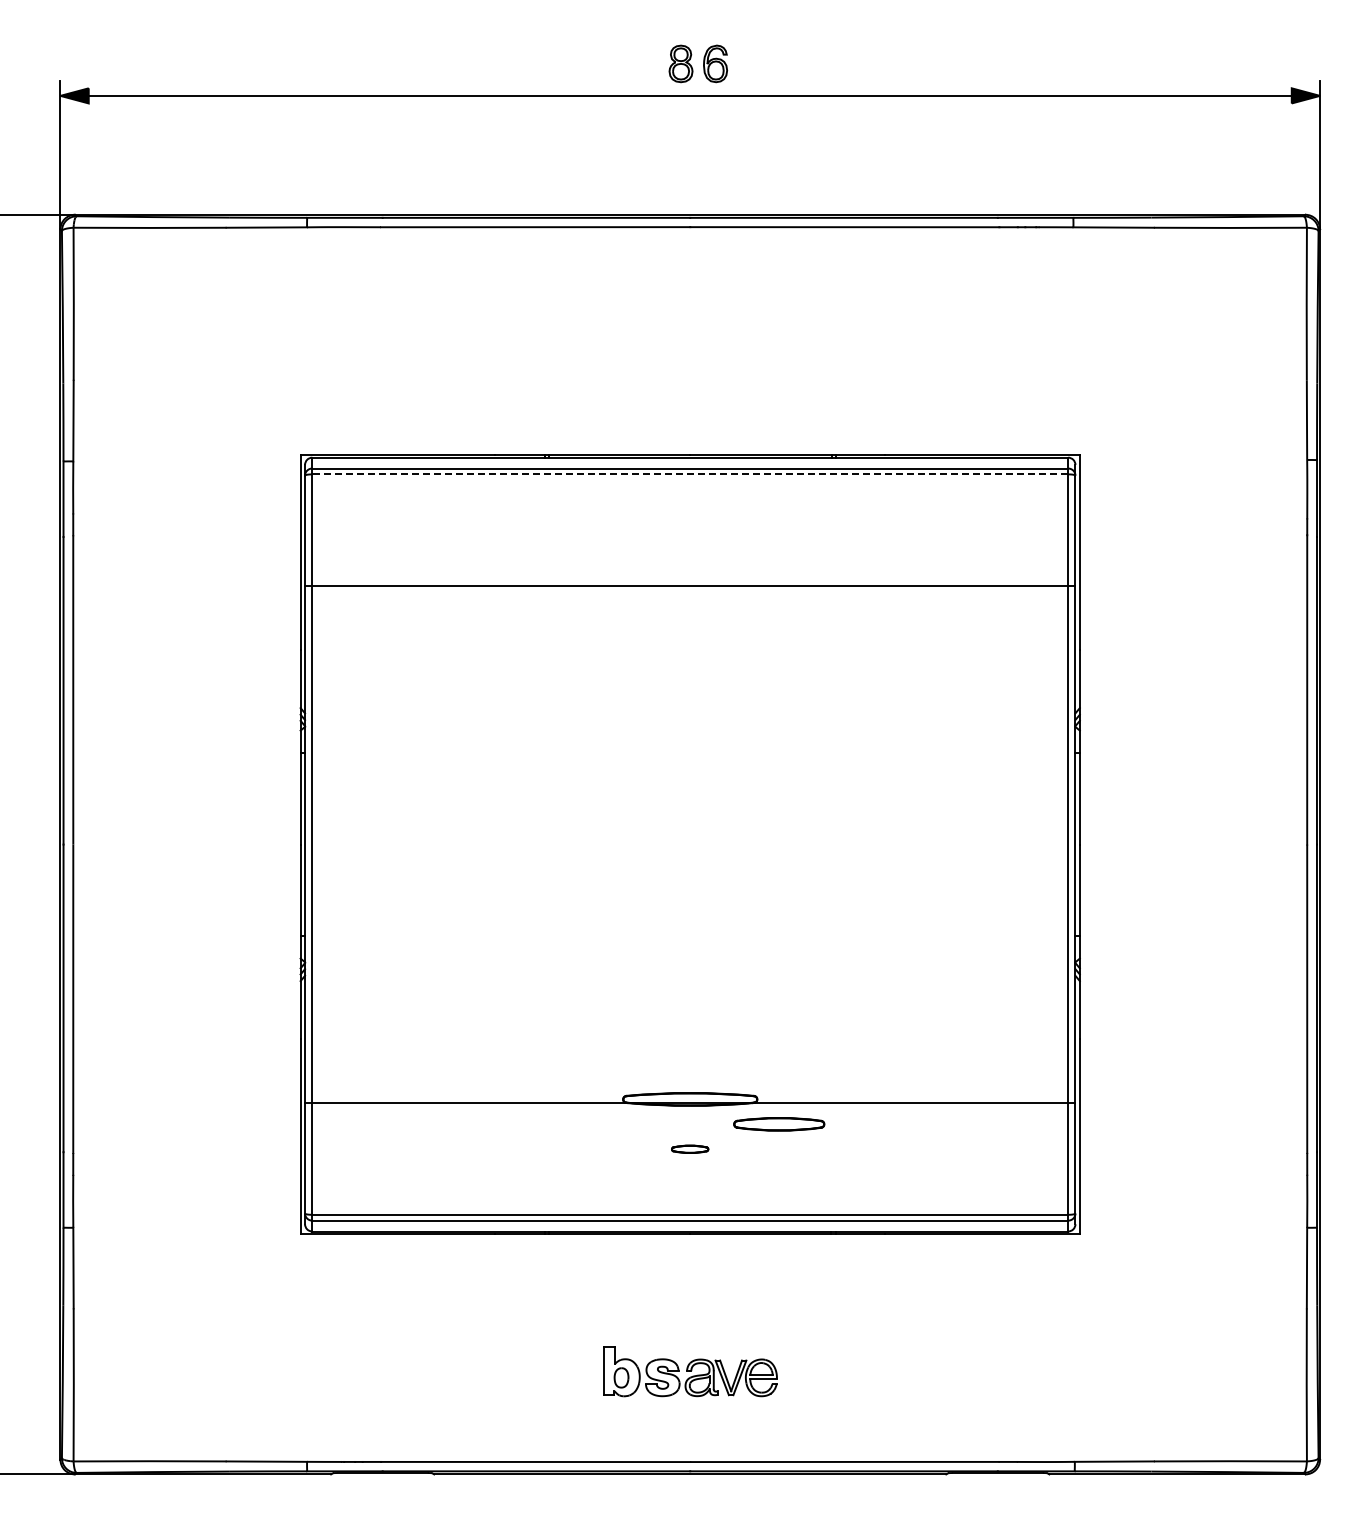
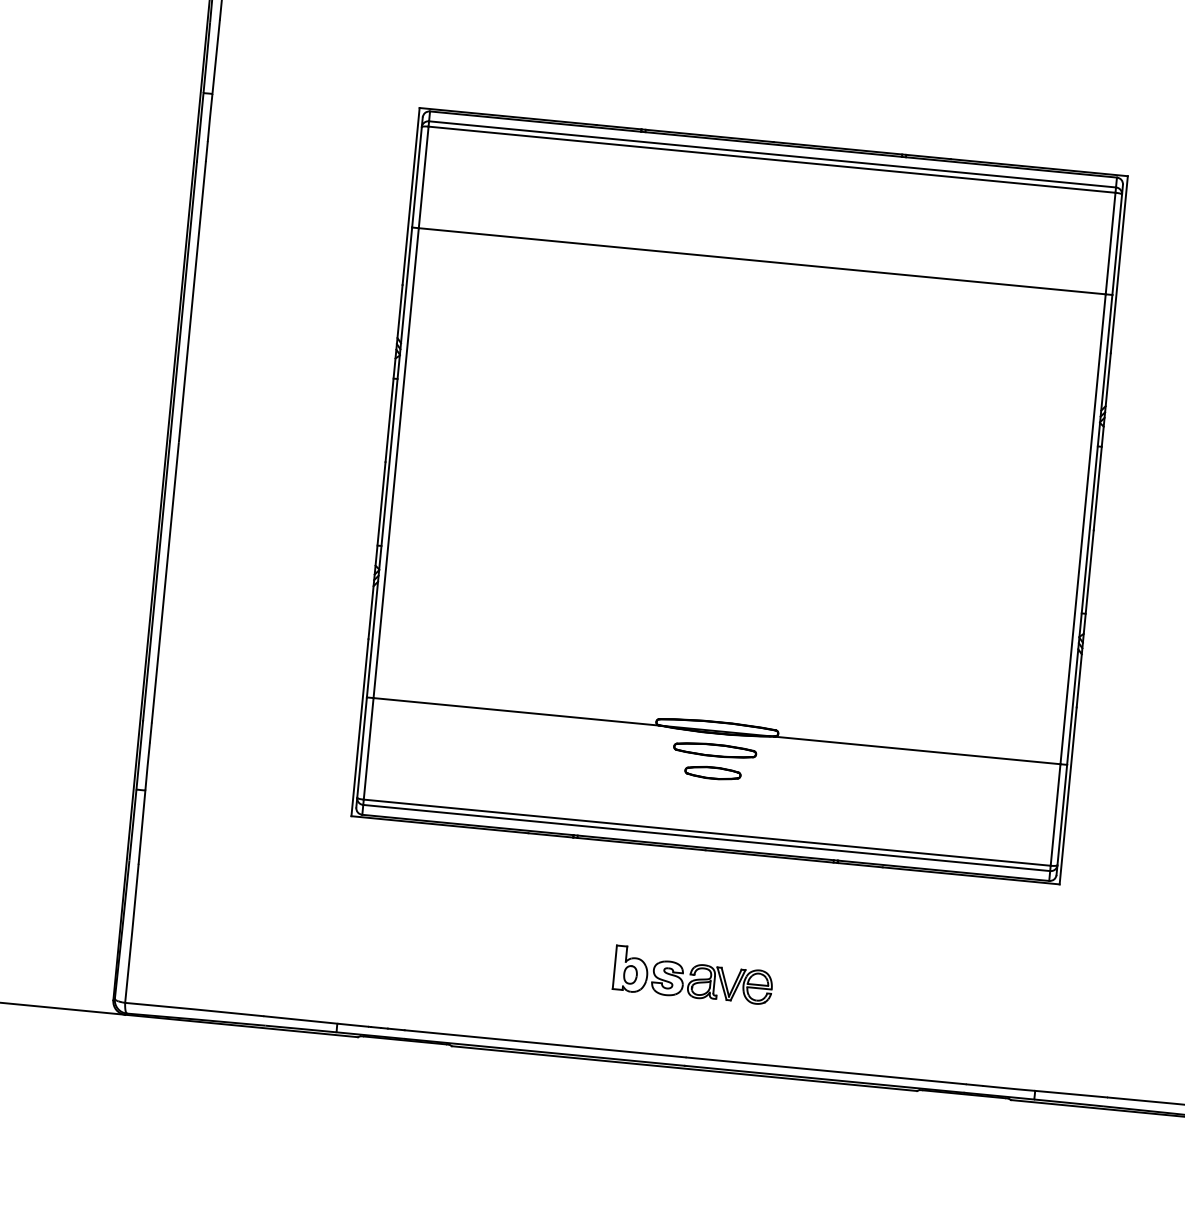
line: (690, 474) -> (772, 159), dashed -> solid
part: (779, 1124) -> (715, 750), moved
part: (689, 1149) -> (712, 773), size x1.67

